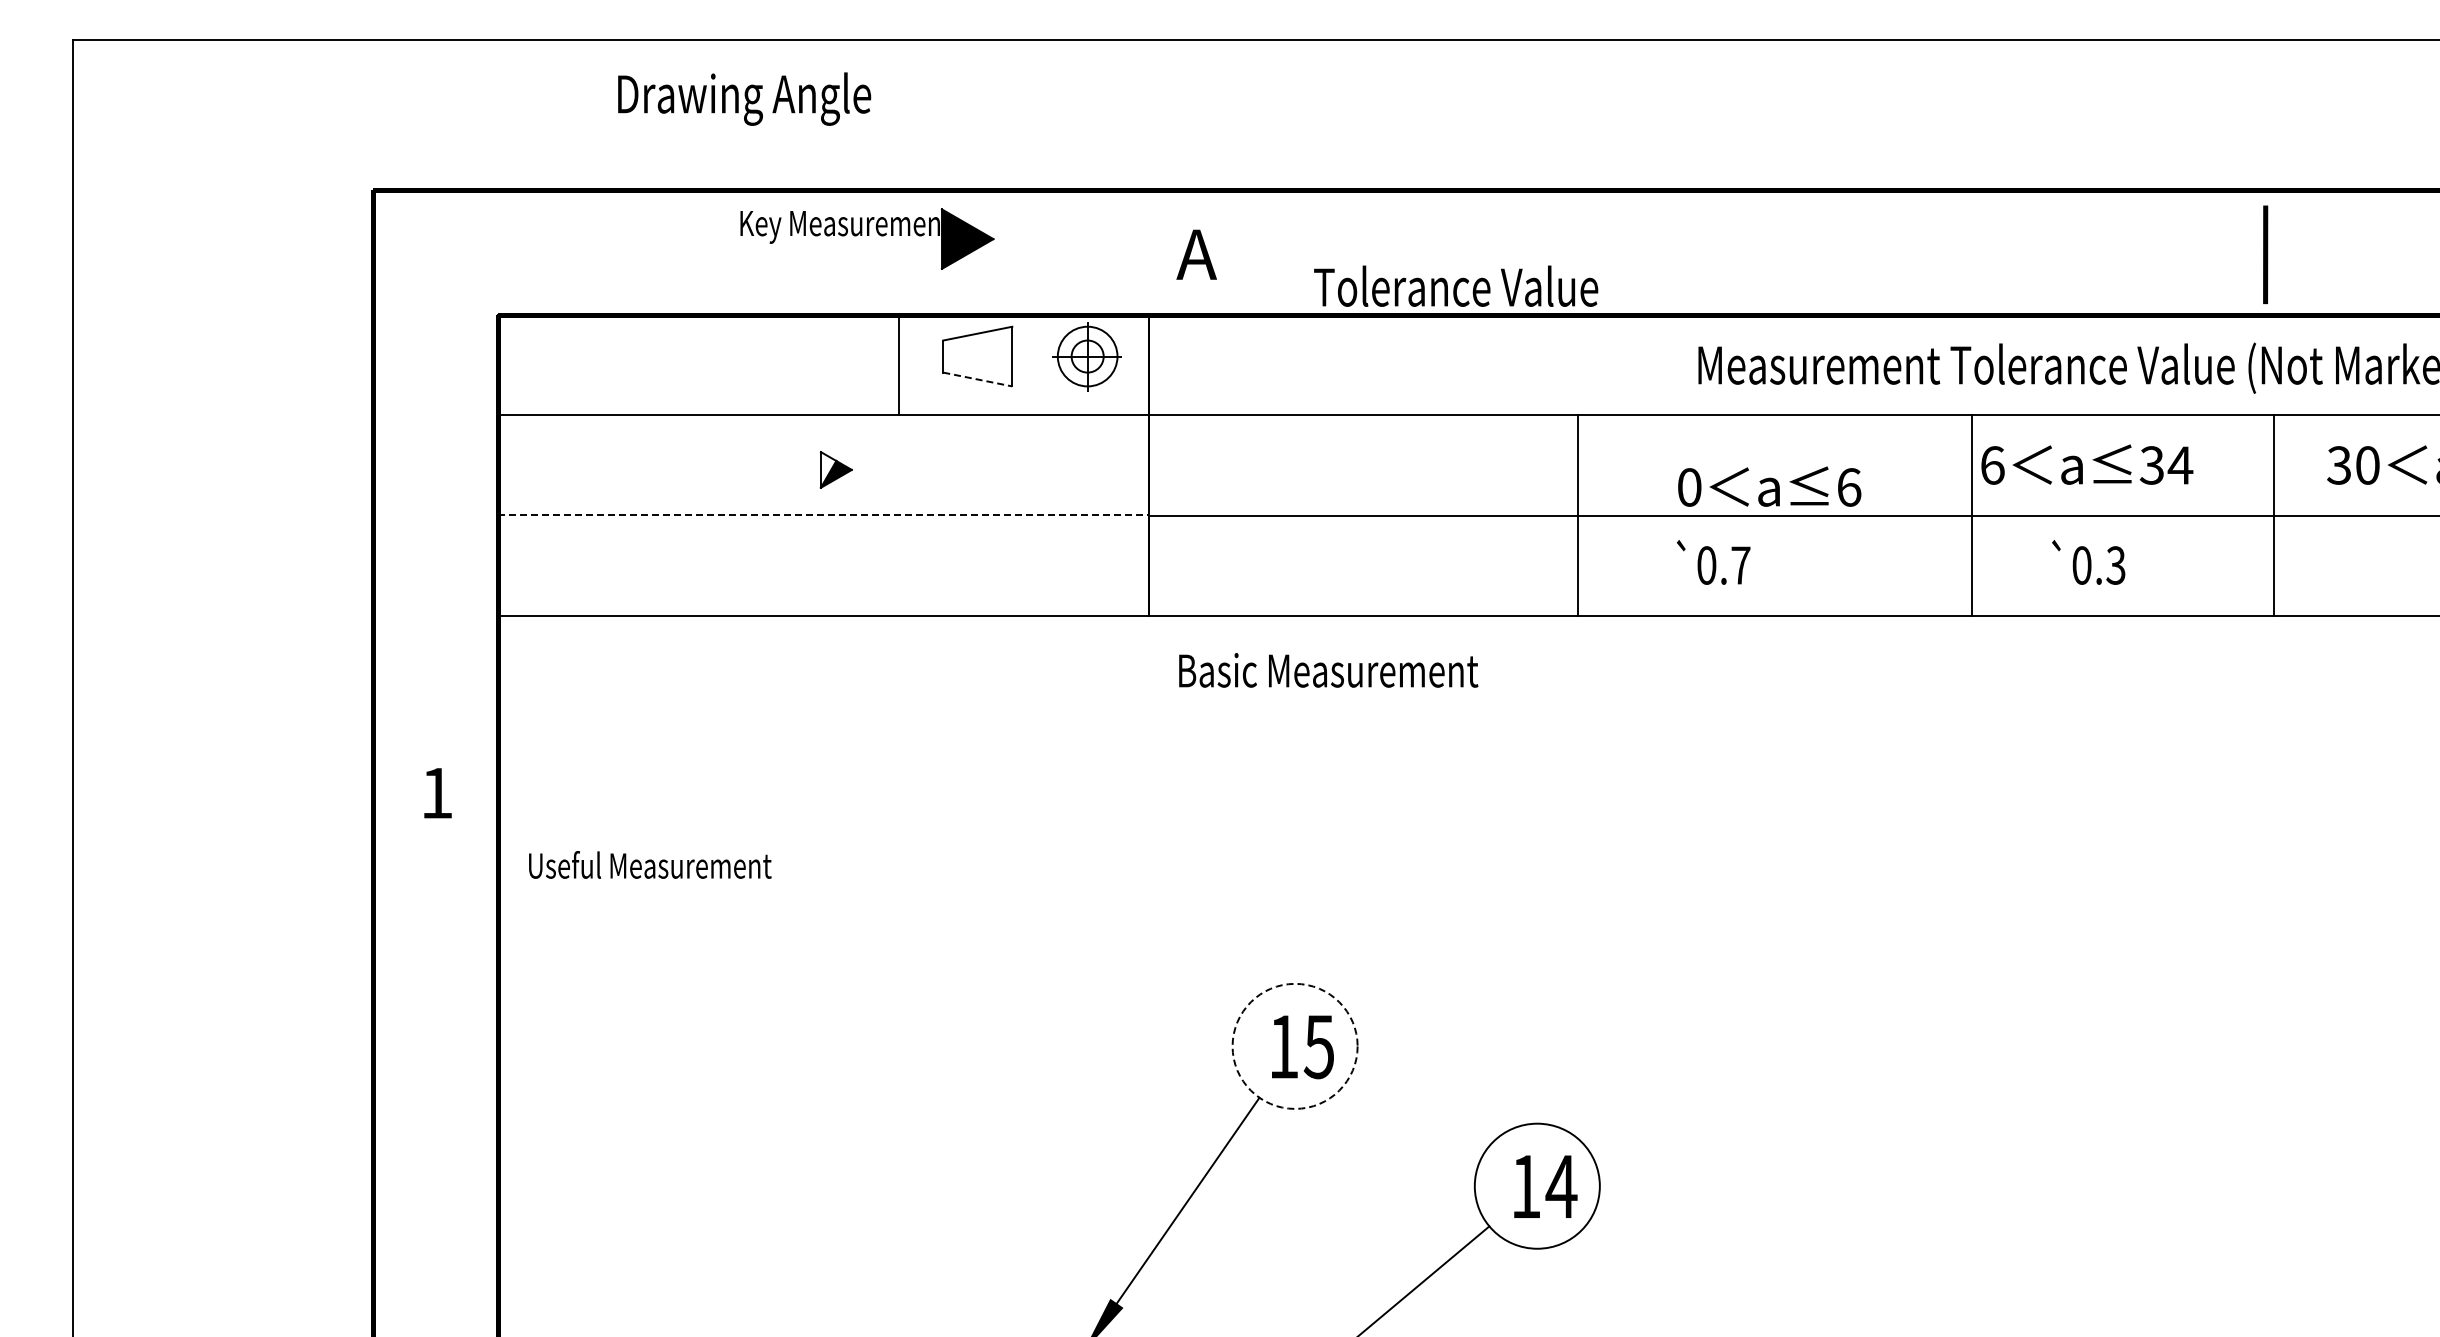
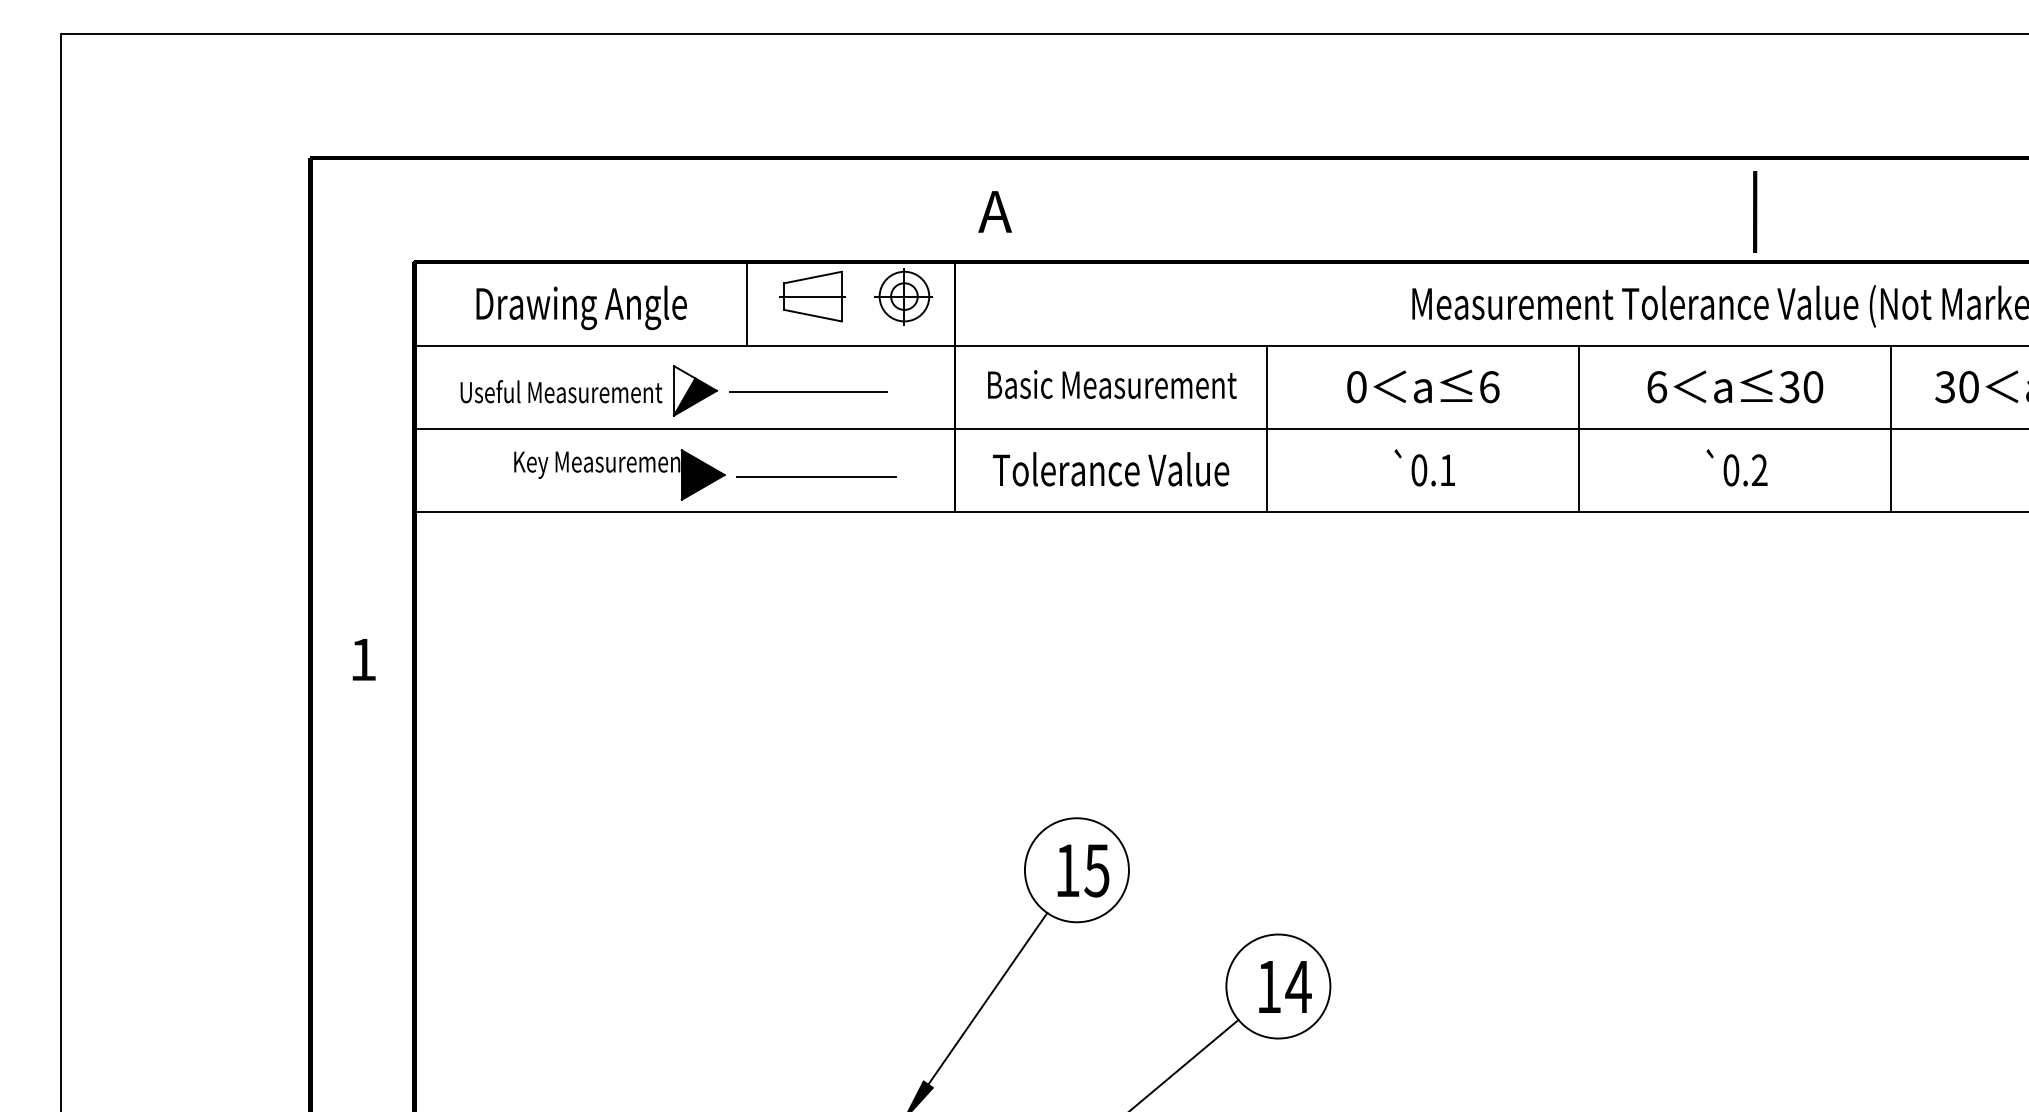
text: (744, 98) -> (581, 307), moved
part: (867, 238) -> (619, 474), moved
line: (2265, 254) -> (1755, 211), moved
text: (1456, 285) -> (1111, 468), moved
line: (977, 356) -> (812, 296), added
line: (978, 379) -> (813, 315), dashed -> solid
text: (2180, 465) -> (1813, 387), 34 -> 30
part: (836, 469) -> (695, 390), size x1.67
line: (971, 470) -> (807, 391), added
text: (1769, 486) -> (1423, 386), moved
line: (824, 515) -> (685, 428), dashed -> solid
line: (1577, 515) -> (1266, 428), moved
line: (1972, 515) -> (1579, 428), moved
text: (1740, 565) -> (1447, 470), 0.7 -> 0.1
text: (2115, 565) -> (1759, 470), 0.3 -> 0.2
line: (981, 573) -> (816, 476), added
text: (1328, 670) -> (1112, 384), moved
text: (650, 864) -> (561, 391), moved
circle: (1294, 1045) -> (1076, 869), dashed -> solid

